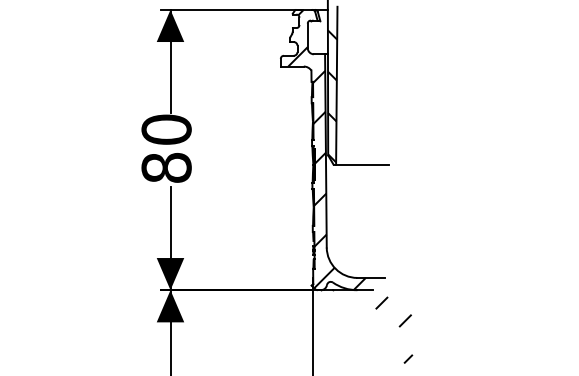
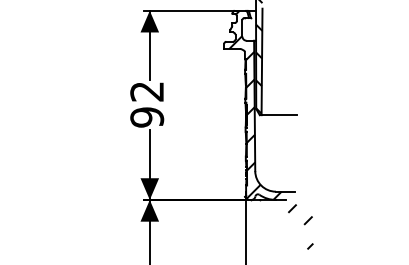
text: (167, 148) -> (147, 104), 80 -> 92

